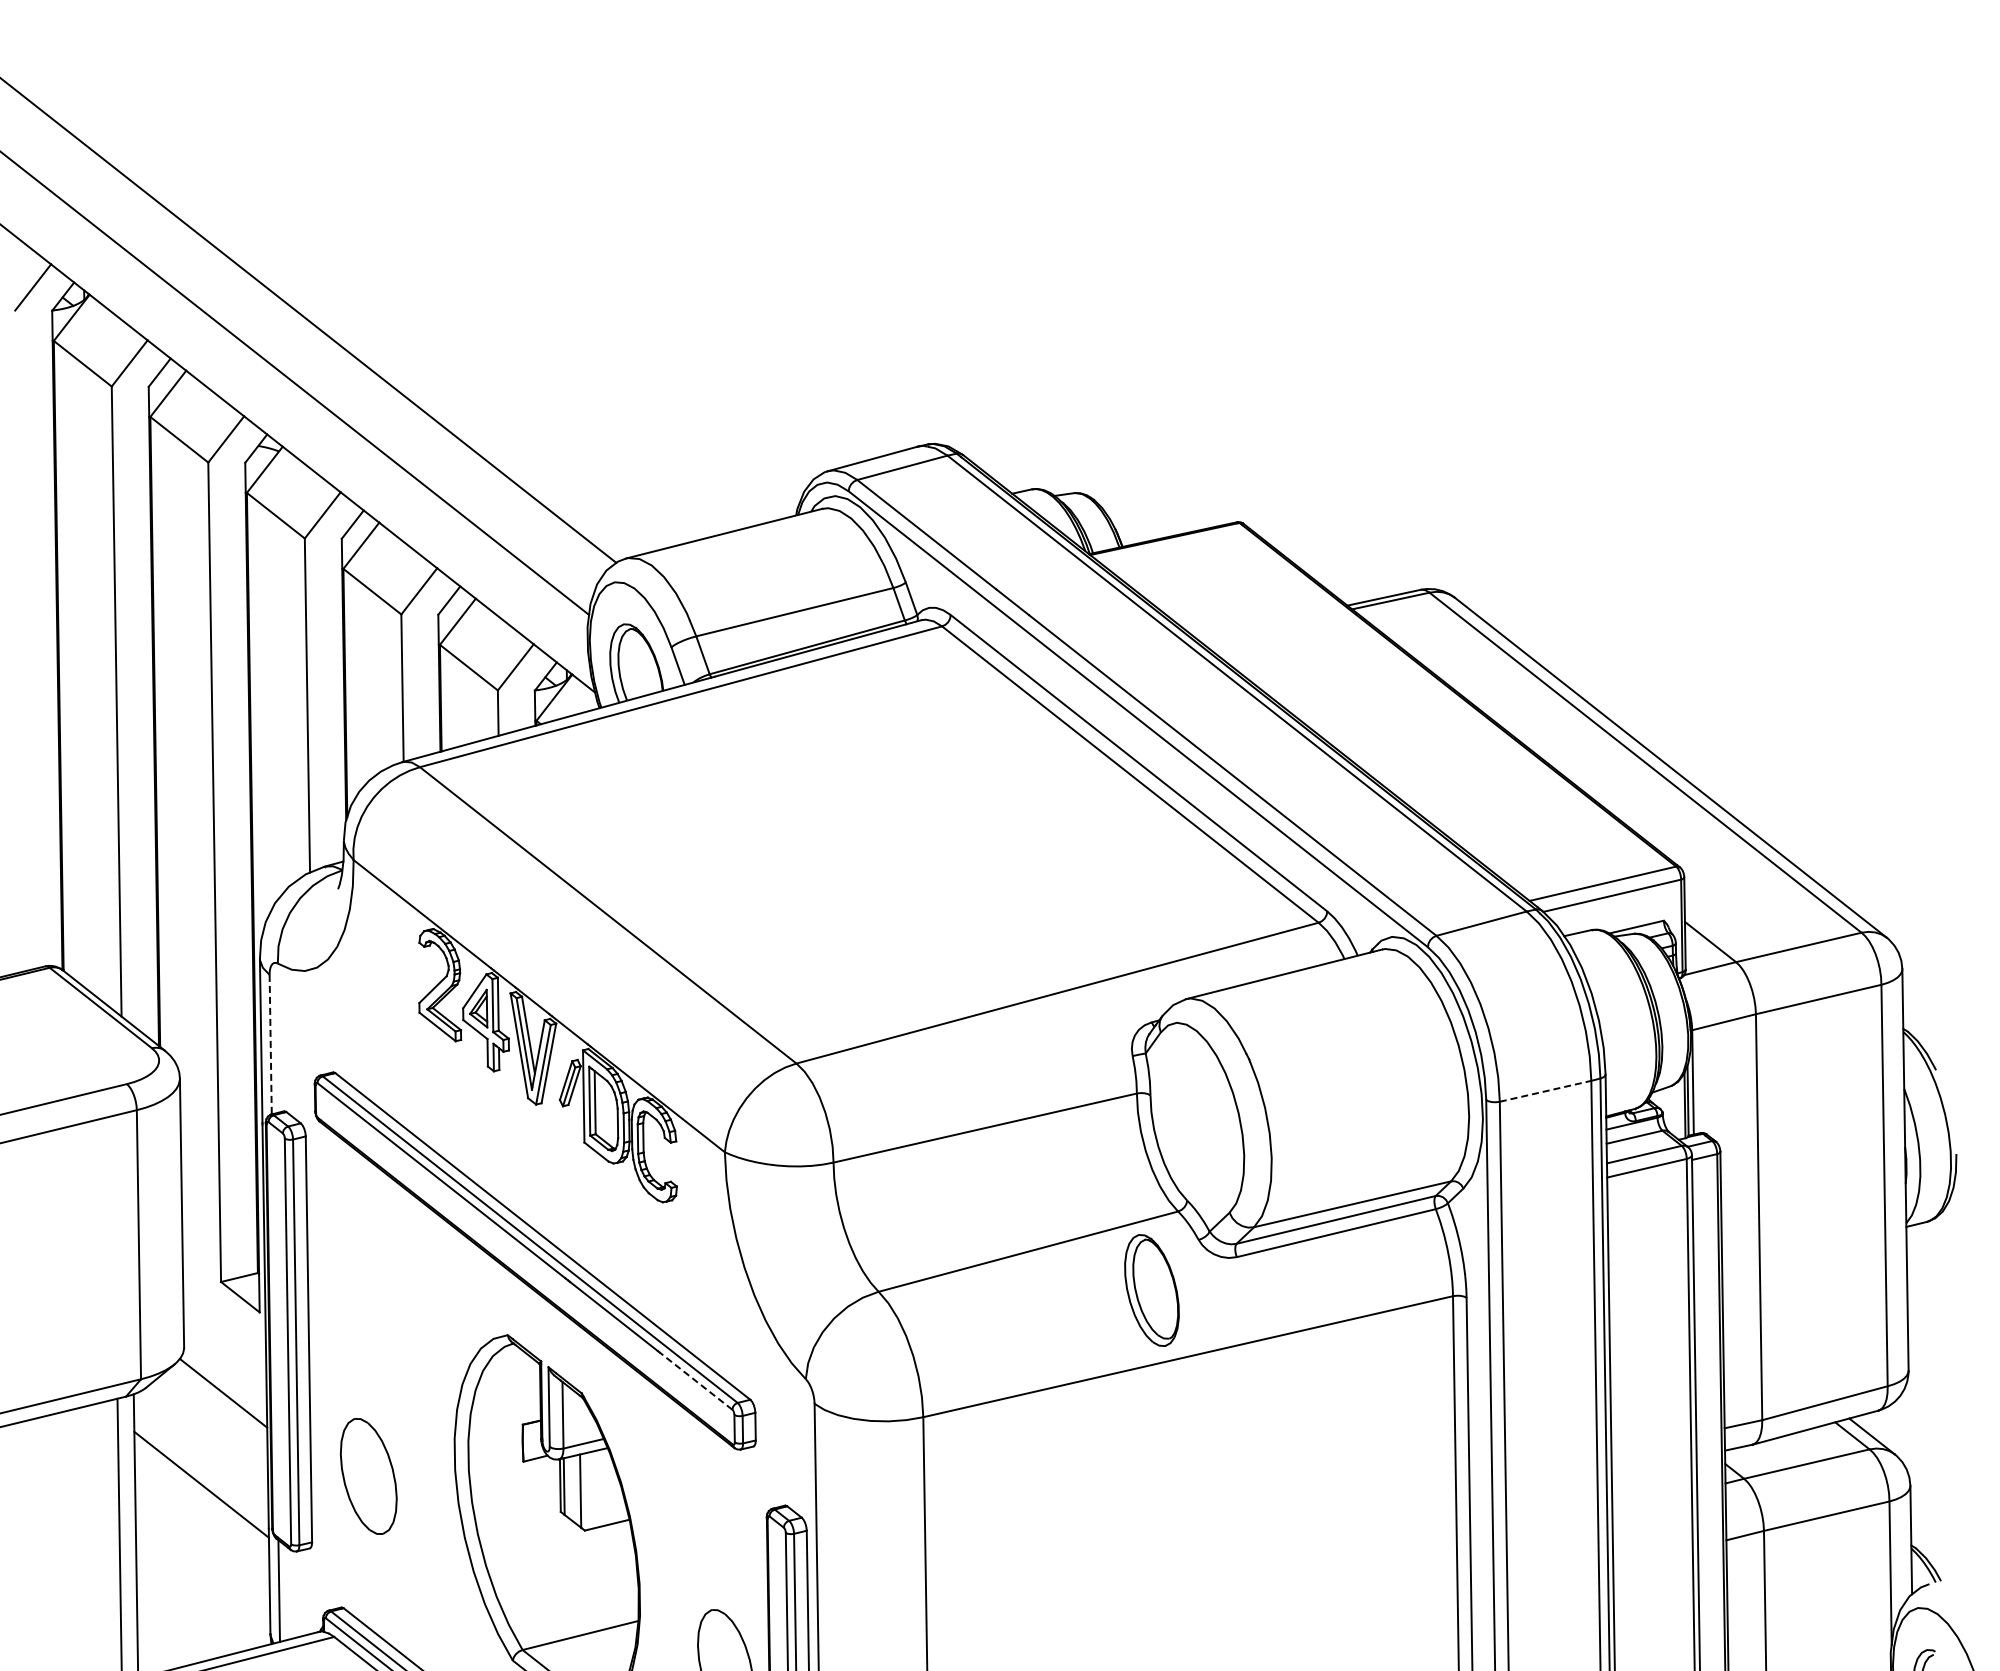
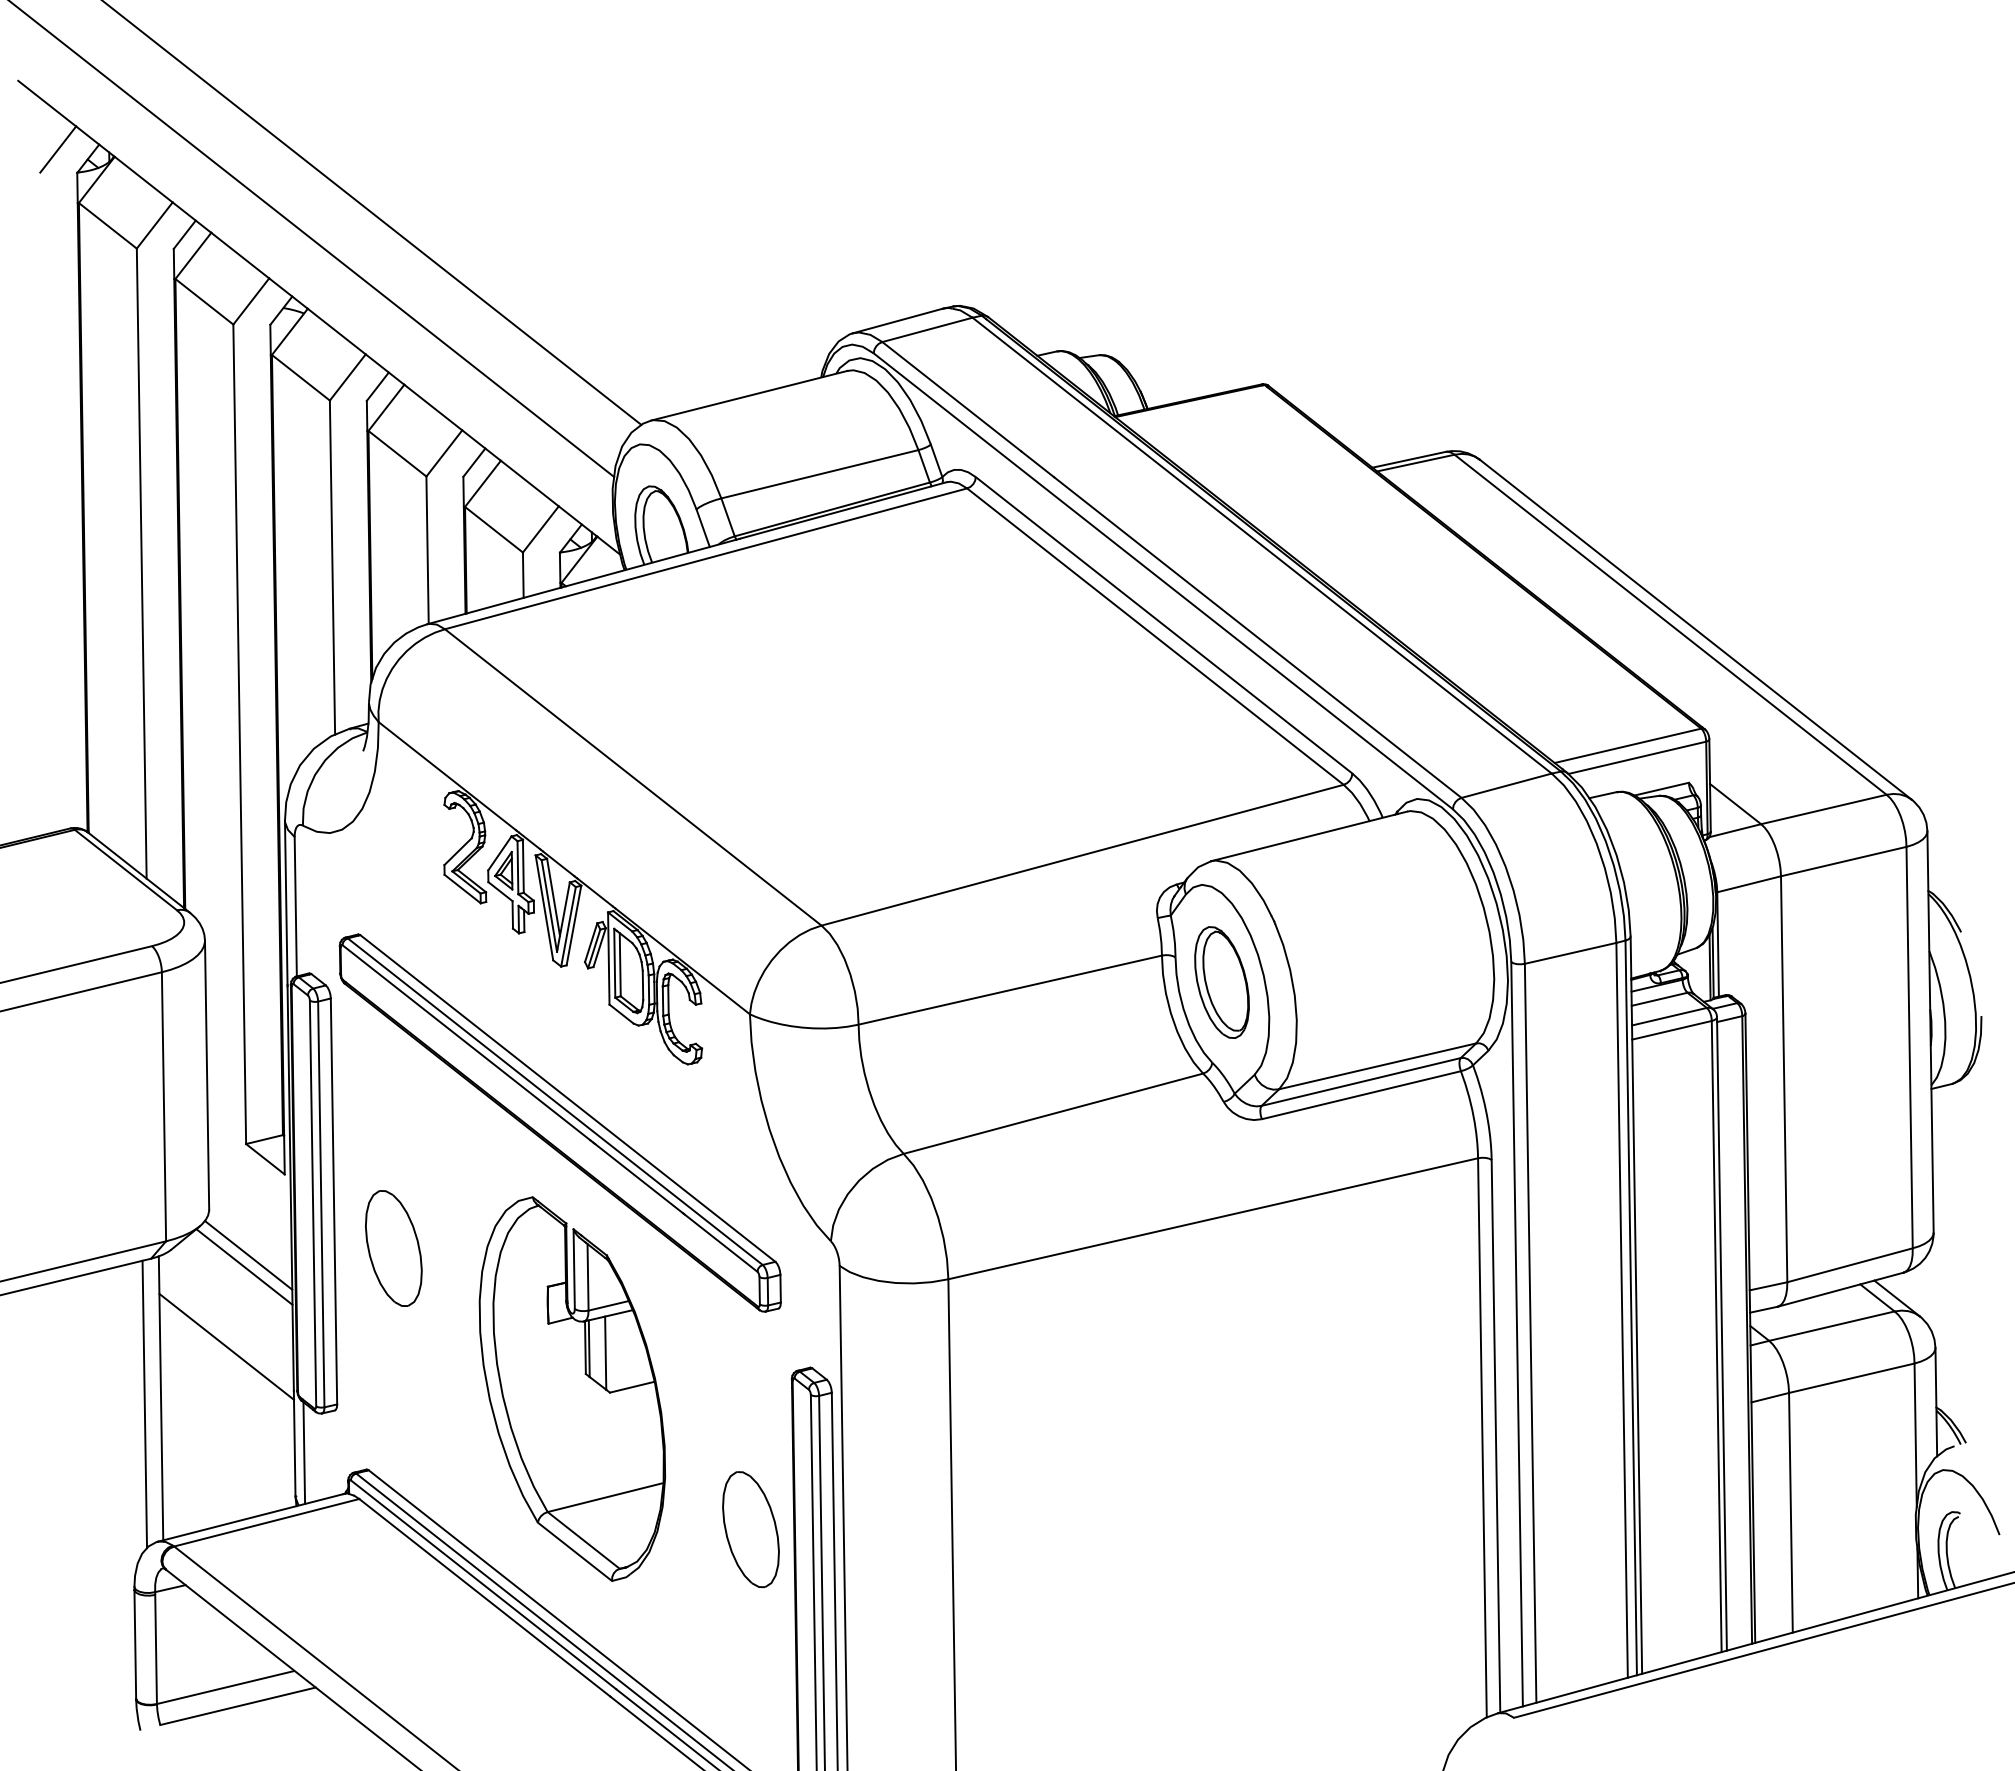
line: (270, 1044) -> (295, 906), dashed -> solid
line: (1545, 1091) -> (1570, 953), dashed -> solid
part: (1151, 1290) -> (1221, 982), moved
line: (695, 1380) -> (720, 1242), dashed -> solid
line: (219, 1404) -> (244, 1266), added
part: (368, 1476) -> (393, 1248), moved

